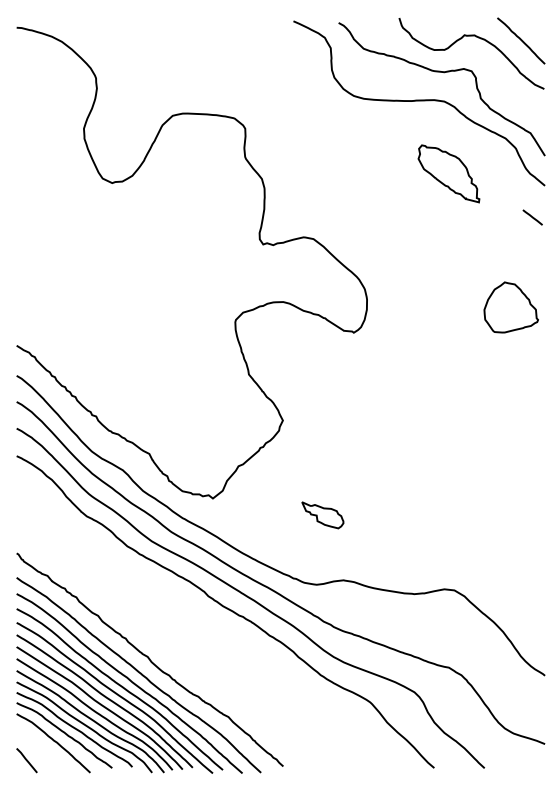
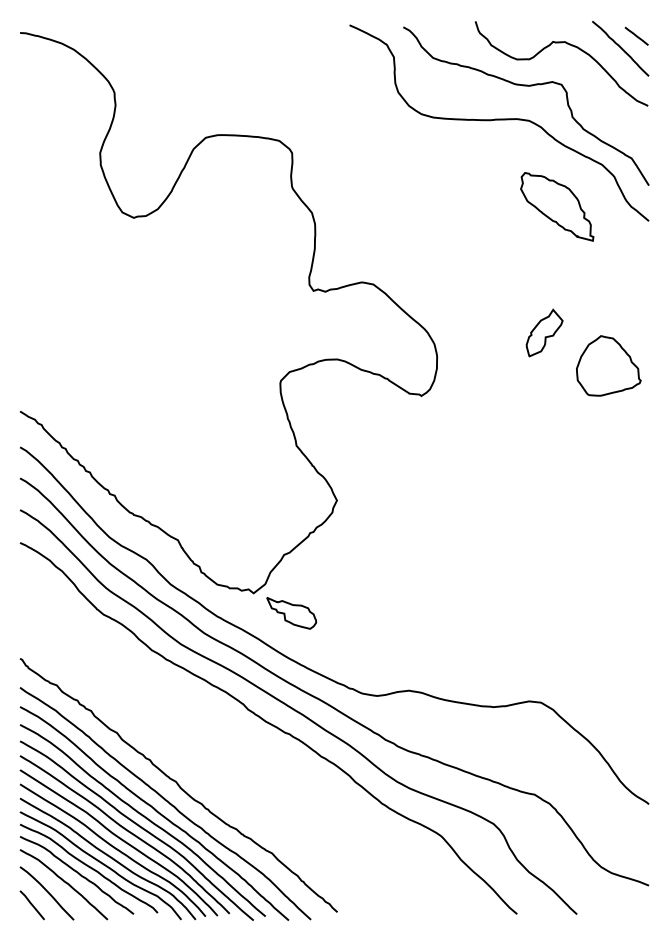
part: (448, 173) -> (556, 206), moved
line: (532, 217) -> (636, 36), moved
part: (457, 279) -> (544, 332), added
part: (322, 515) -> (291, 613), moved
curve: (39, 750) -> (47, 893), added

